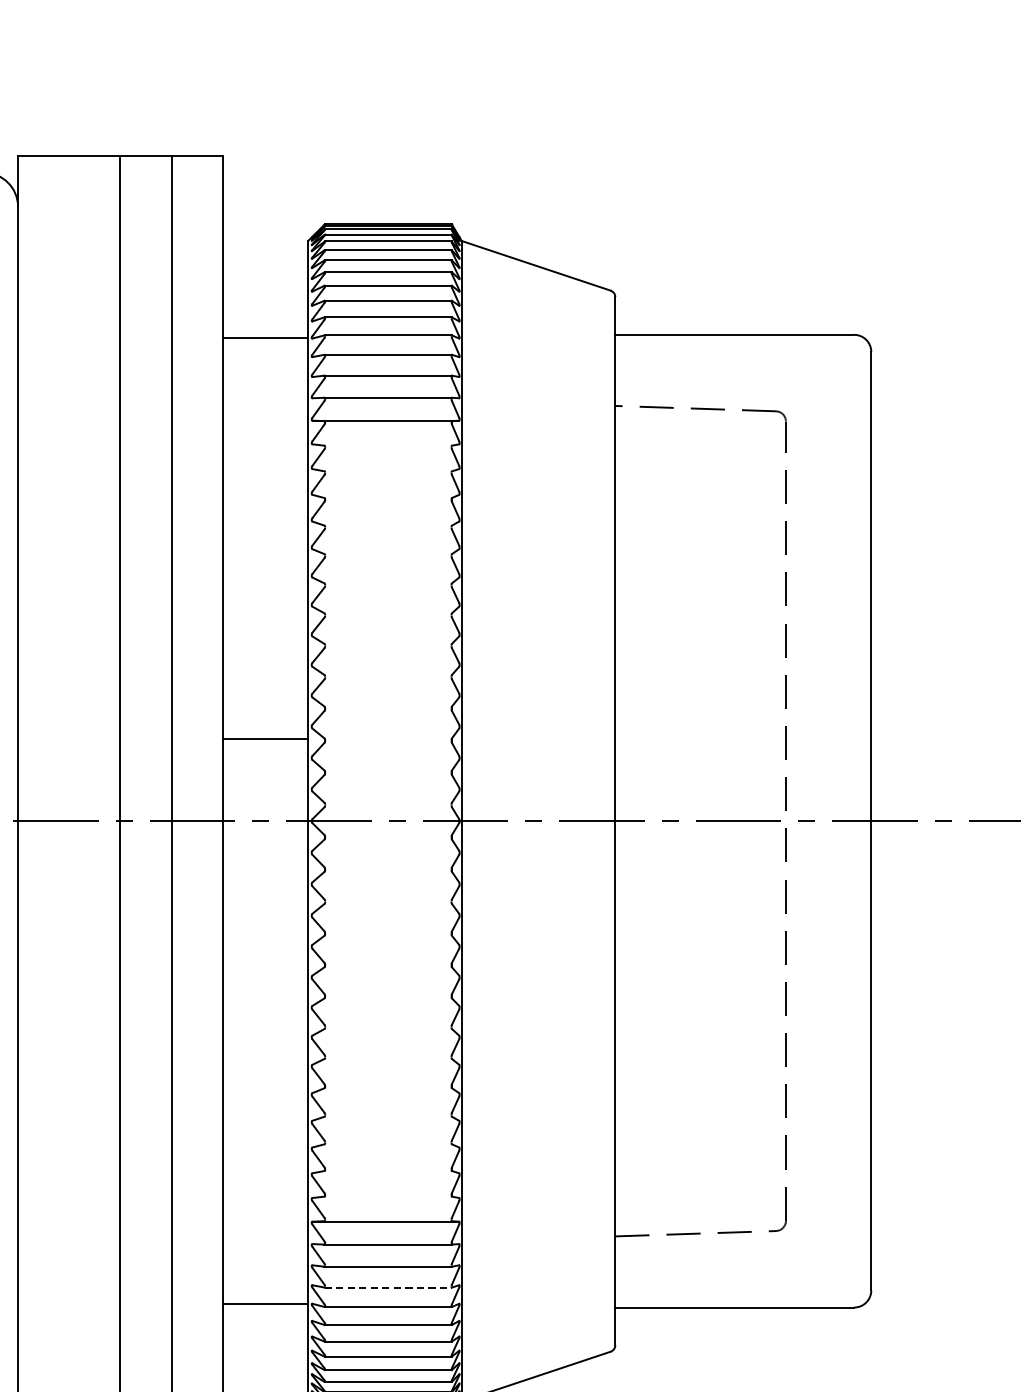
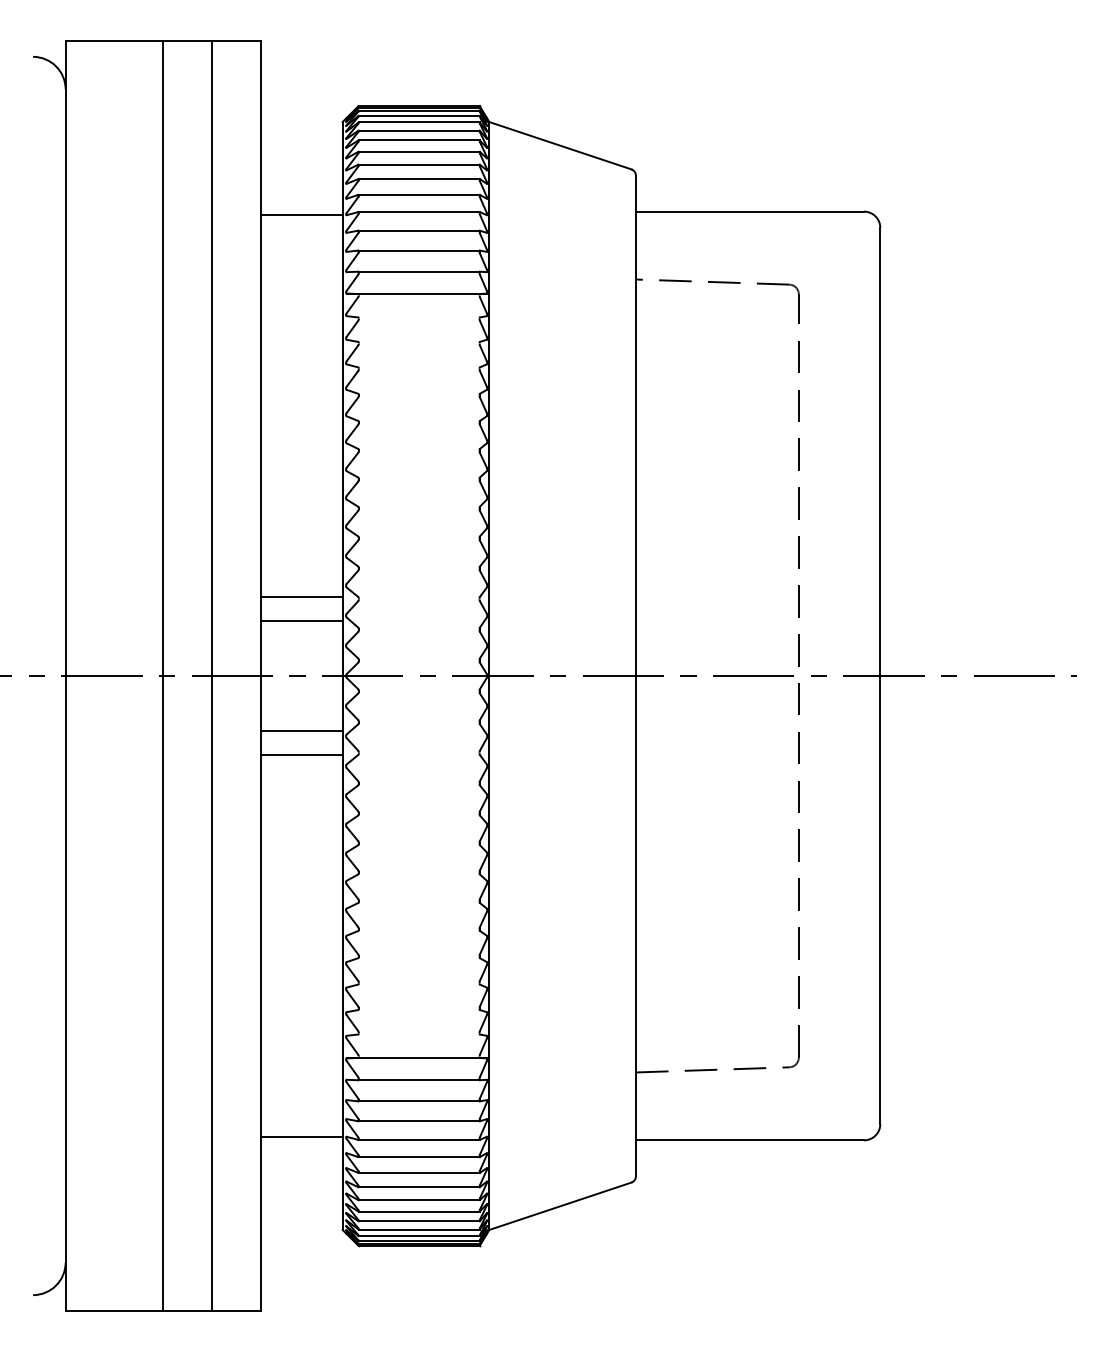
line: (265, 763) -> (301, 620), added
line: (265, 879) -> (301, 731), added
line: (265, 903) -> (301, 754), added
line: (388, 1287) -> (419, 1121), dashed -> solid

